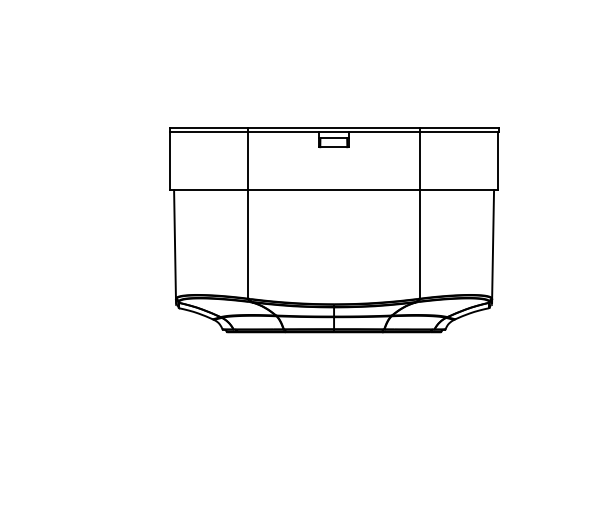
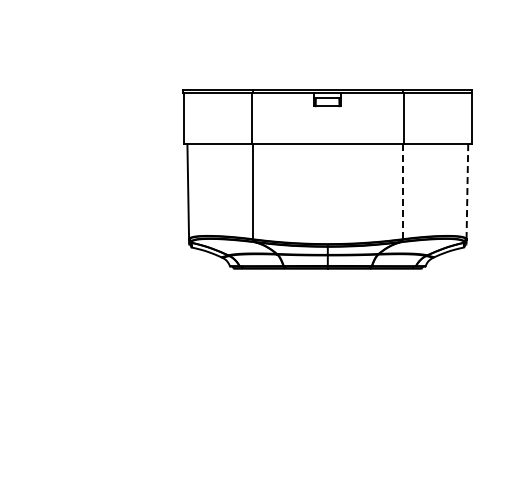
line: (420, 244) -> (403, 191), solid -> dashed
line: (493, 244) -> (467, 191), solid -> dashed

